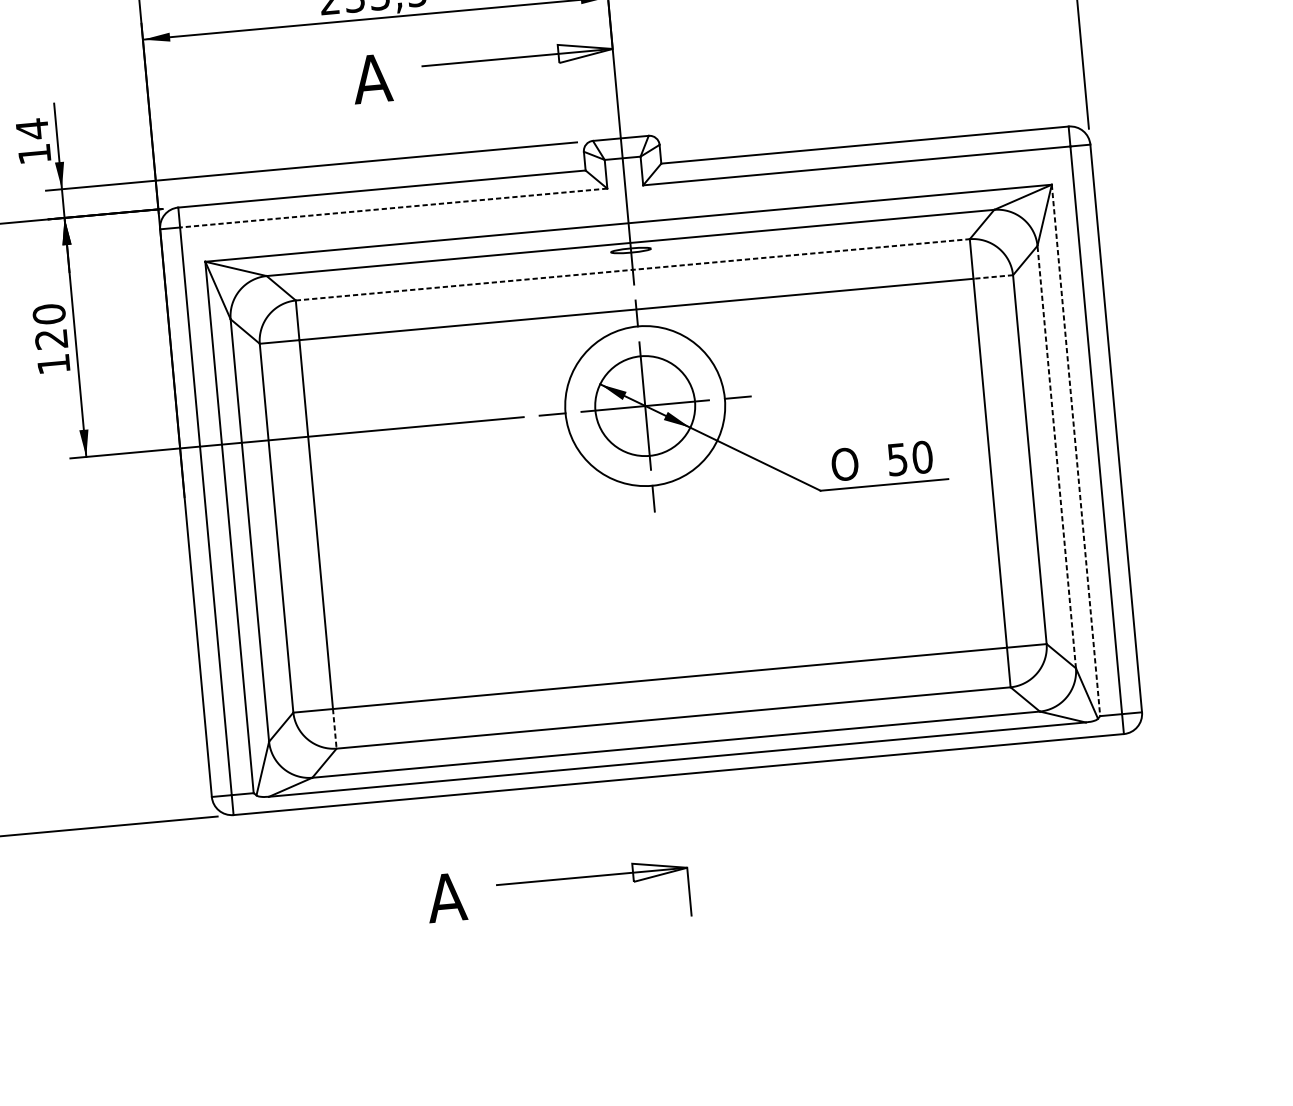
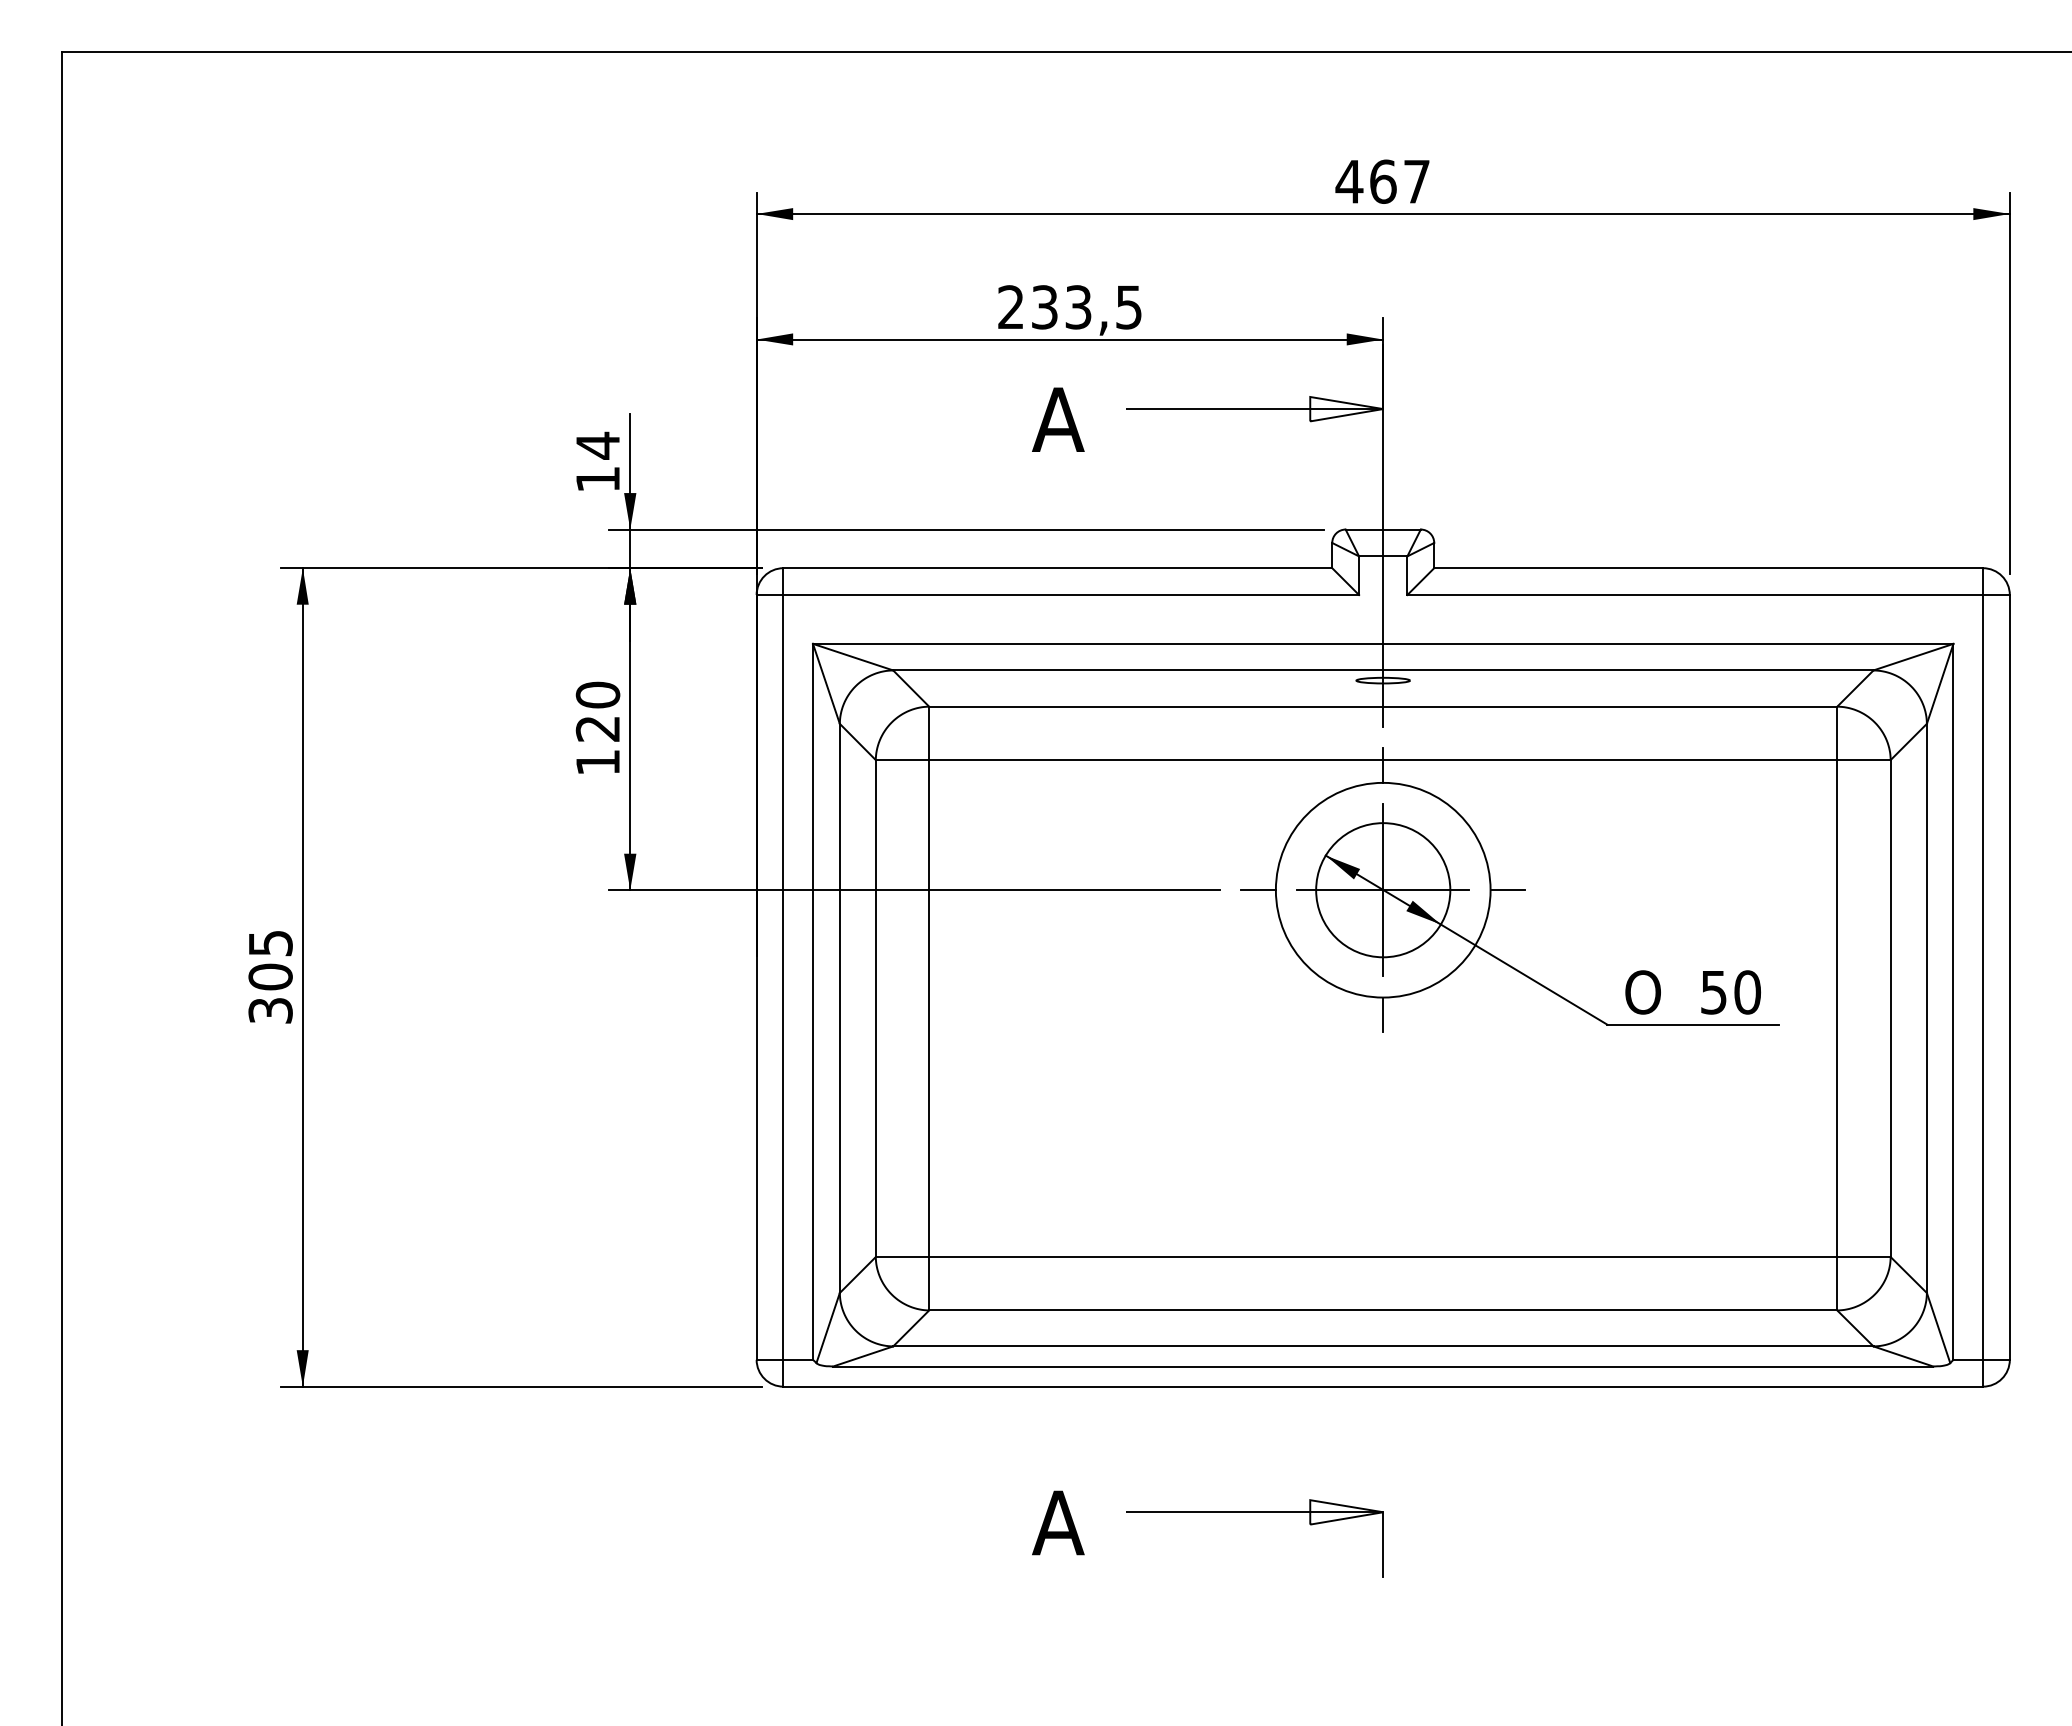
line: (393, 208) -> (1071, 595), dashed -> solid
line: (633, 269) -> (1383, 706), dashed -> solid
line: (992, 277) -> (1863, 760), dashed -> solid
line: (1076, 450) -> (1953, 1001), dashed -> solid
line: (1056, 457) -> (1926, 1008), dashed -> solid
line: (335, 728) -> (929, 1283), dashed -> solid

